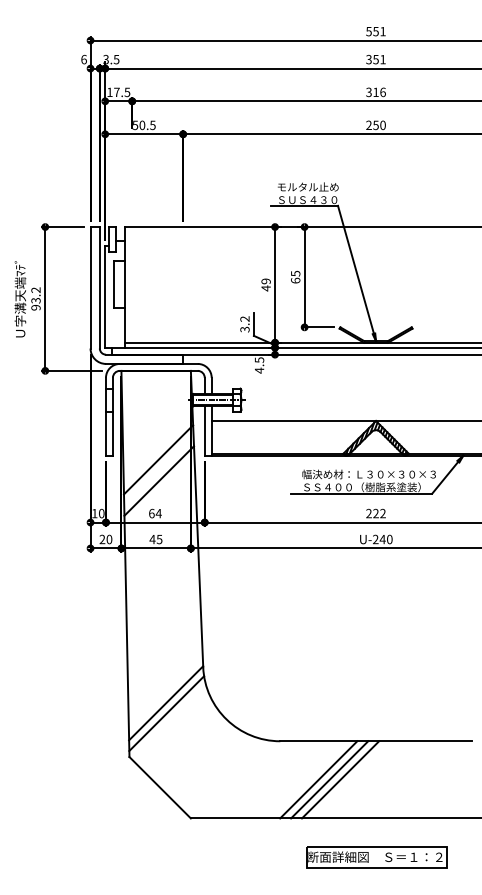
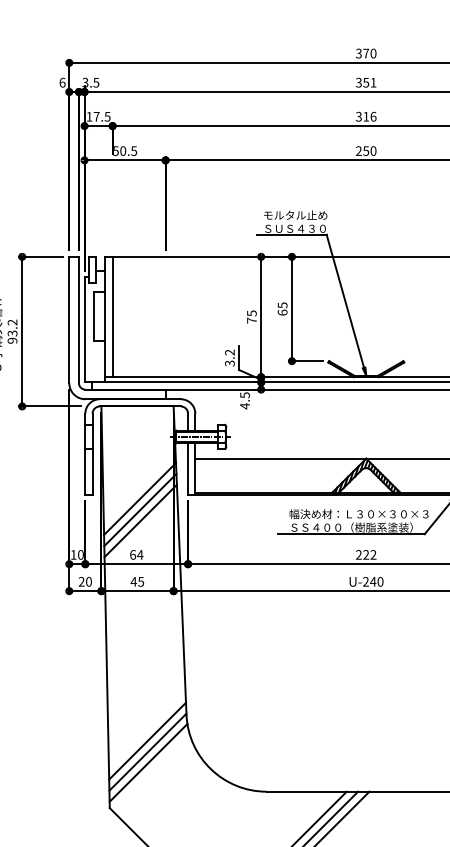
text: (375, 31) -> (365, 53), 551 -> 370
line: (132, 284) -> (112, 316), added
text: (265, 284) -> (251, 316), 49 -> 75
line: (158, 470) -> (139, 510), added
line: (165, 692) -> (147, 740), added

